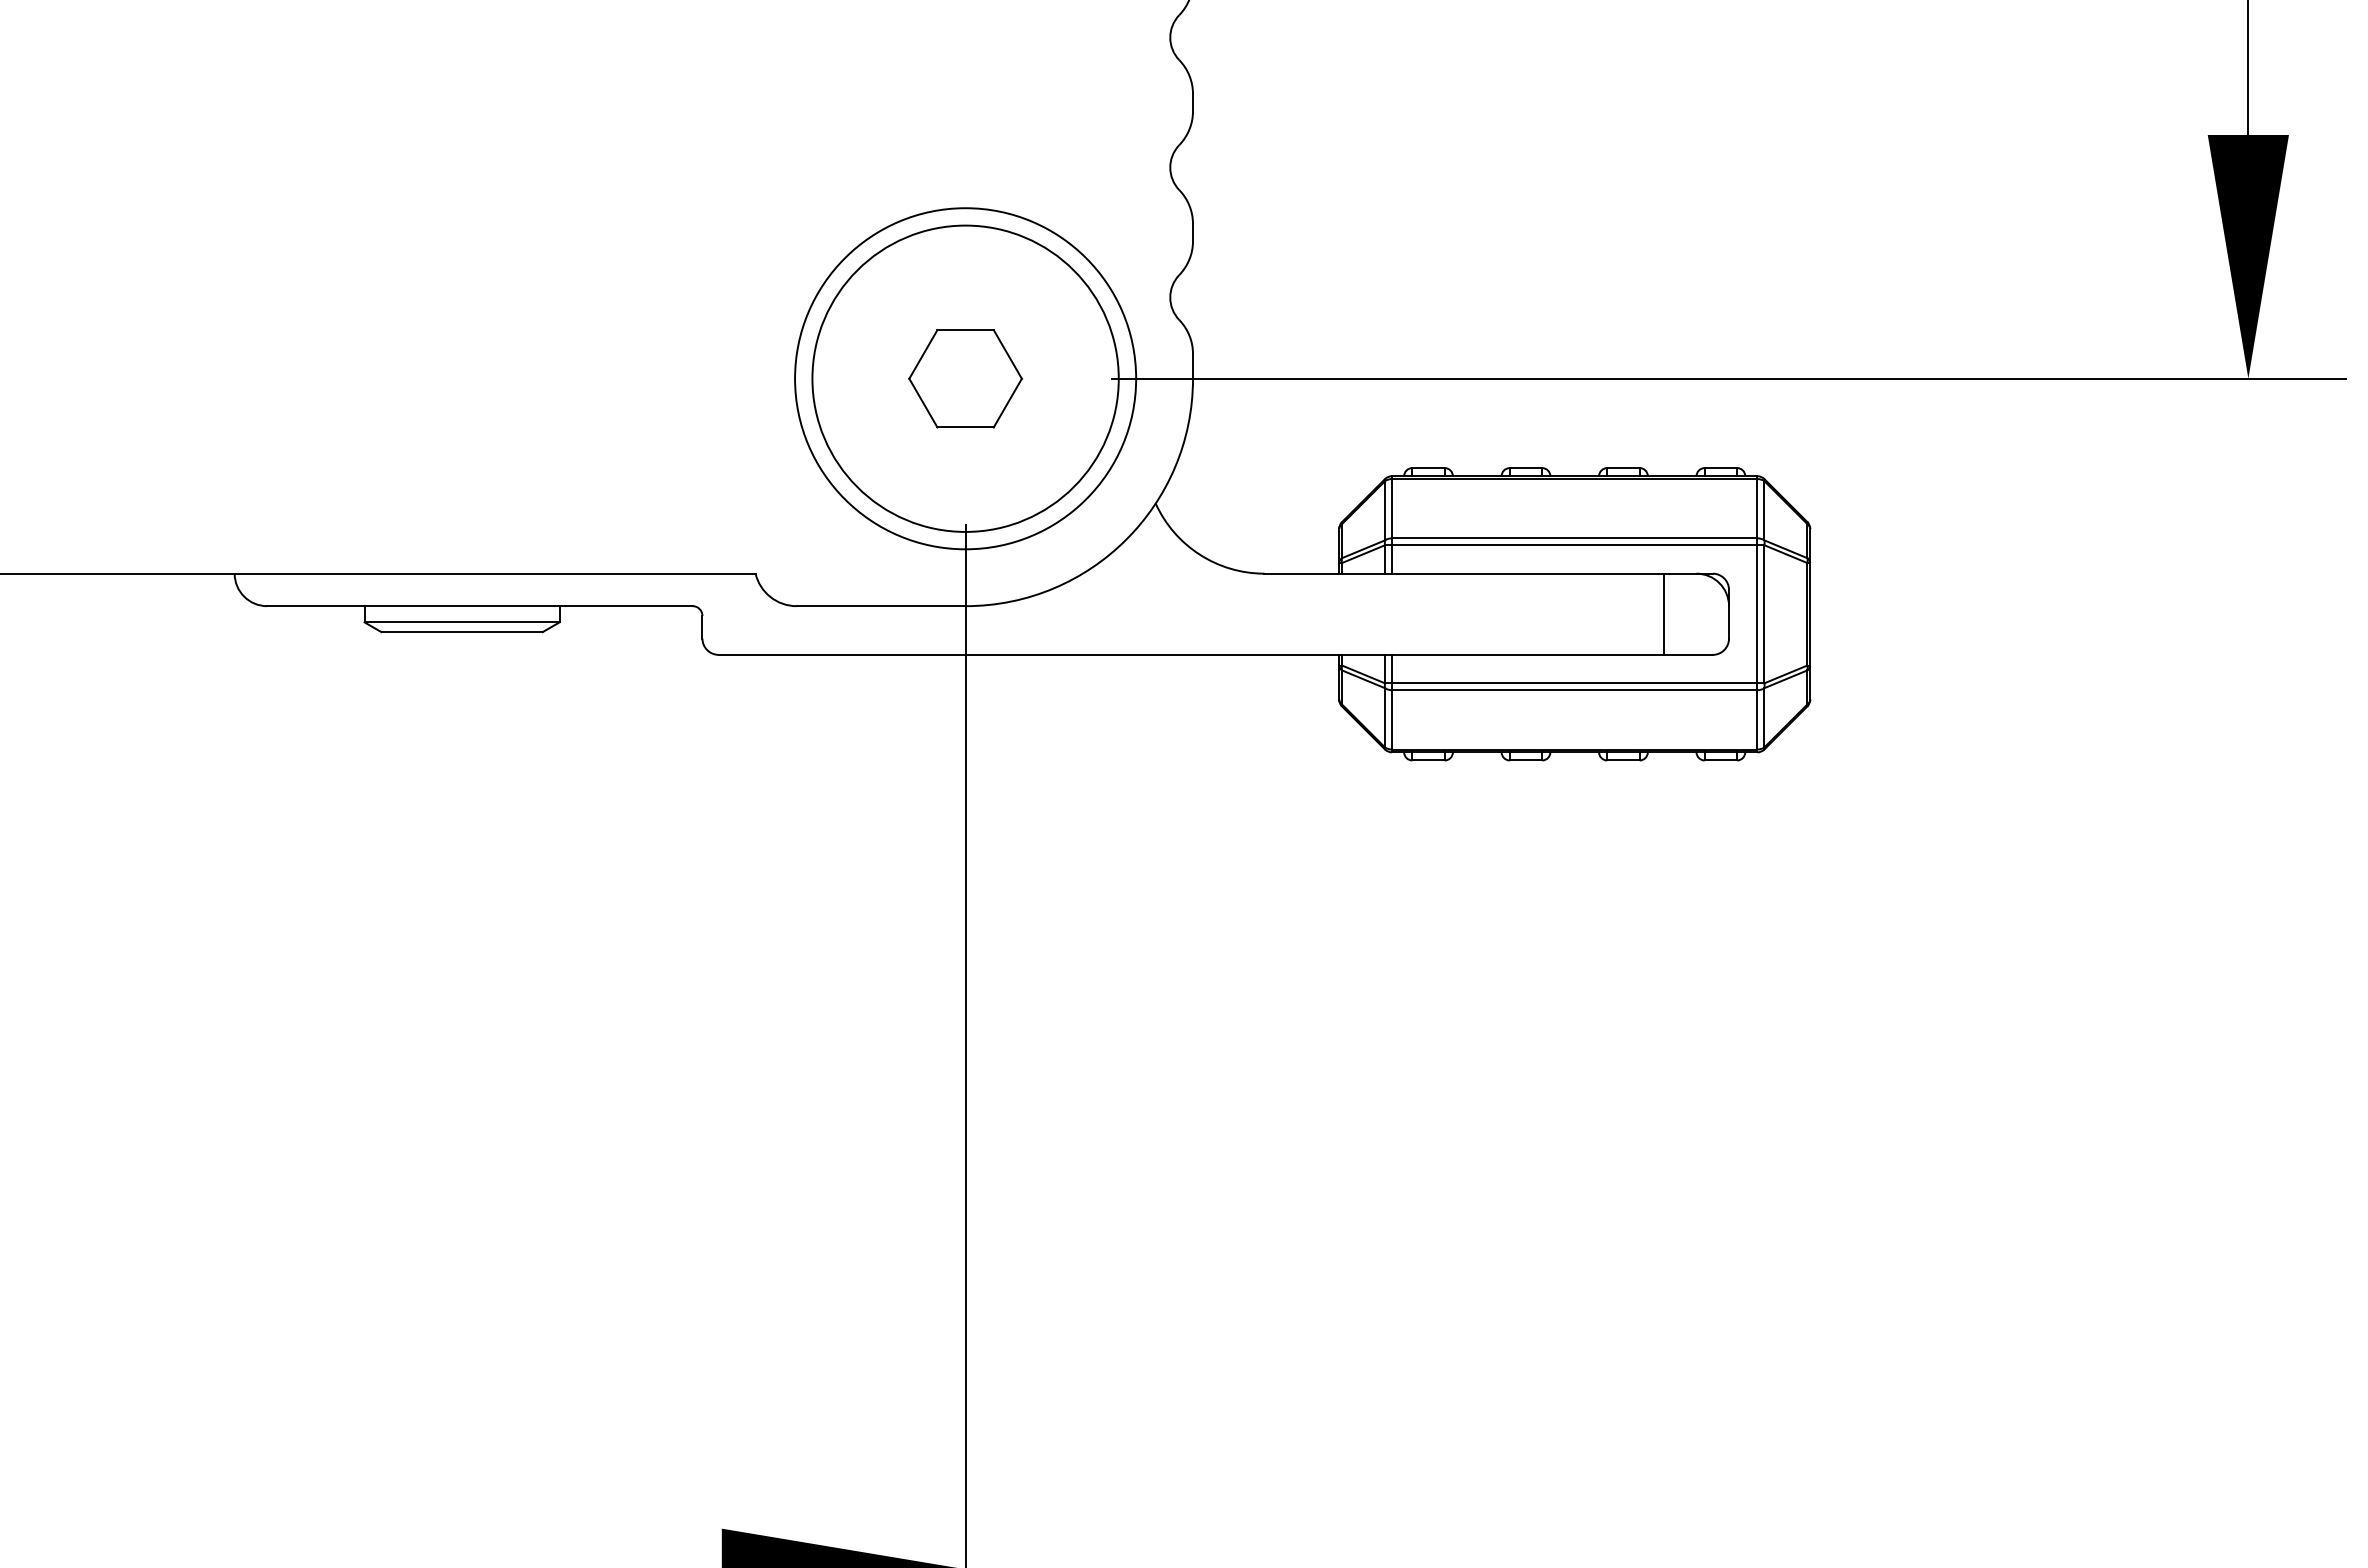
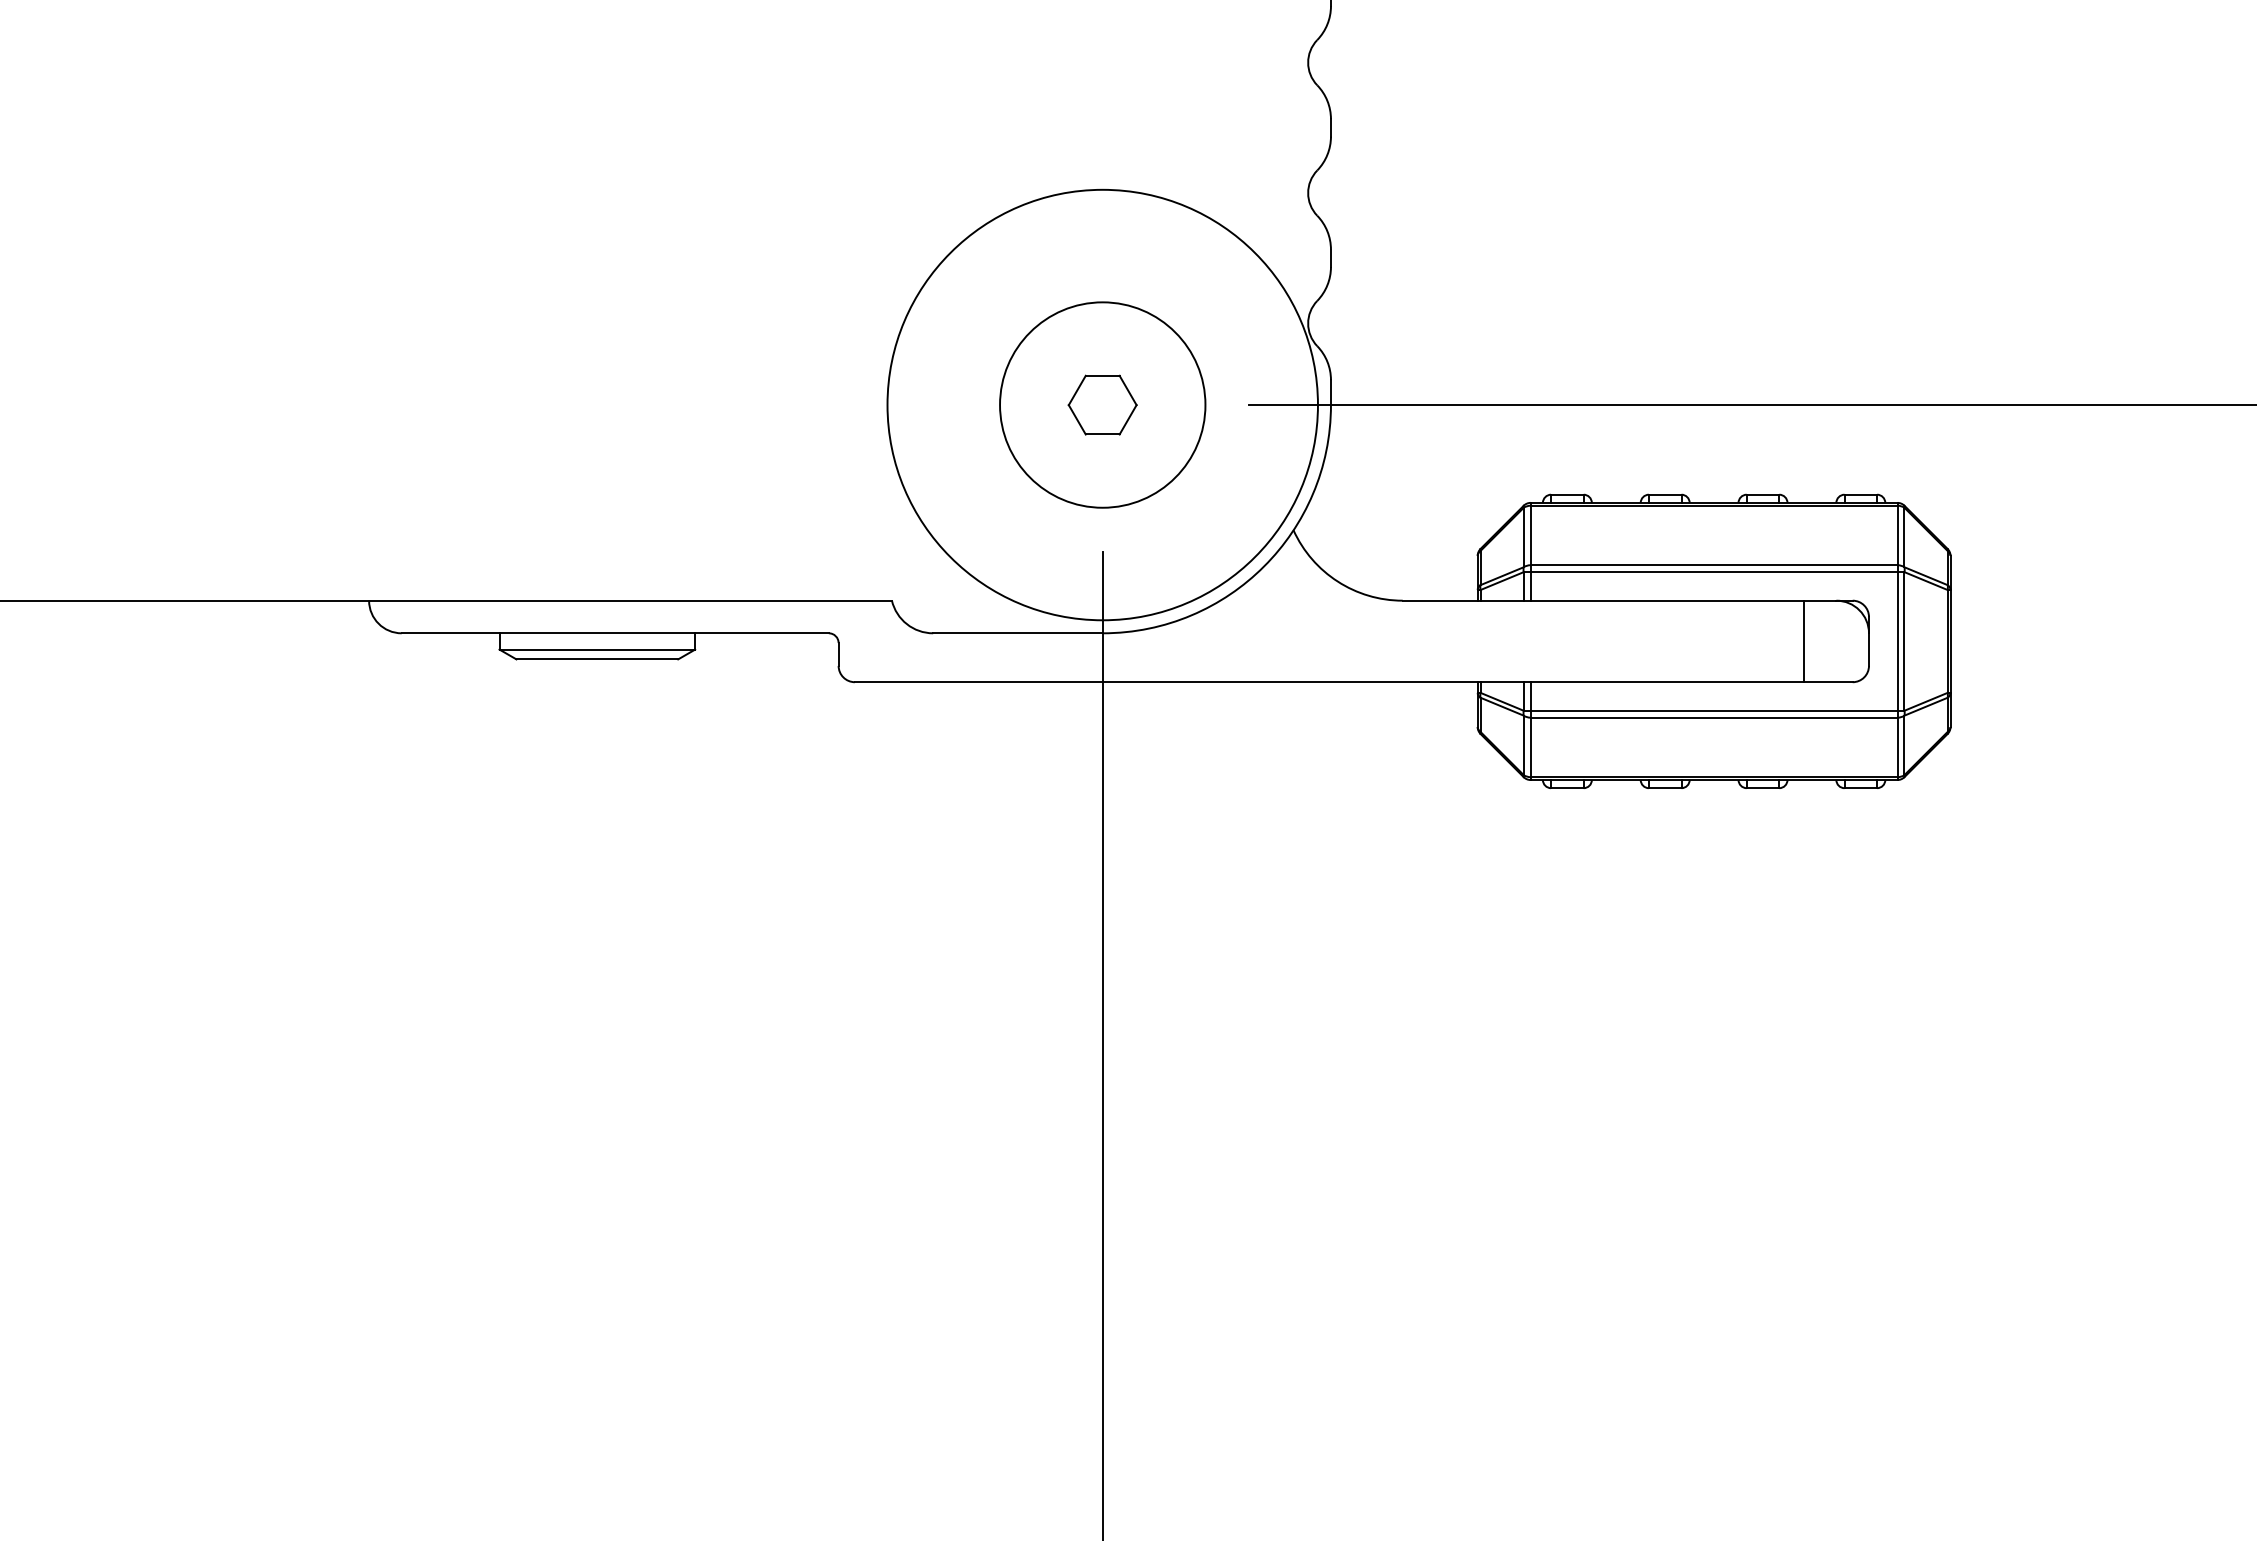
circle: (965, 378) -> (1102, 404), size x0.6
circle: (965, 378) -> (1102, 404), size x1.4
part: (965, 378) -> (1102, 404), size x0.6

